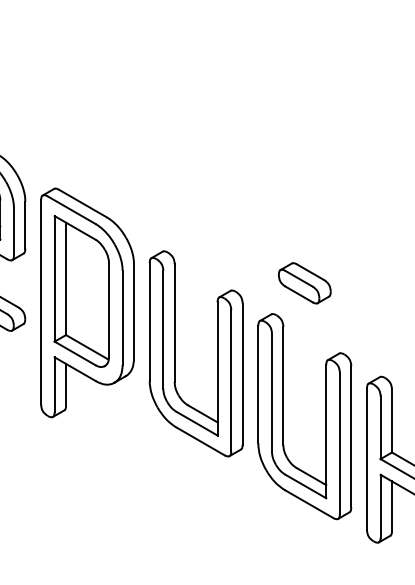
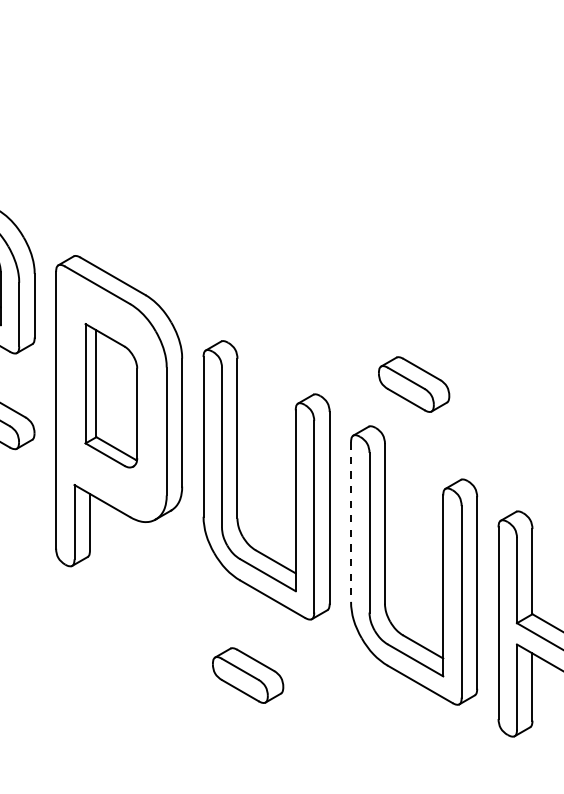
part: (81, 291) -> (111, 395), size x0.7
line: (258, 384) -> (351, 522), solid -> dashed
part: (182, 497) -> (248, 675), added

